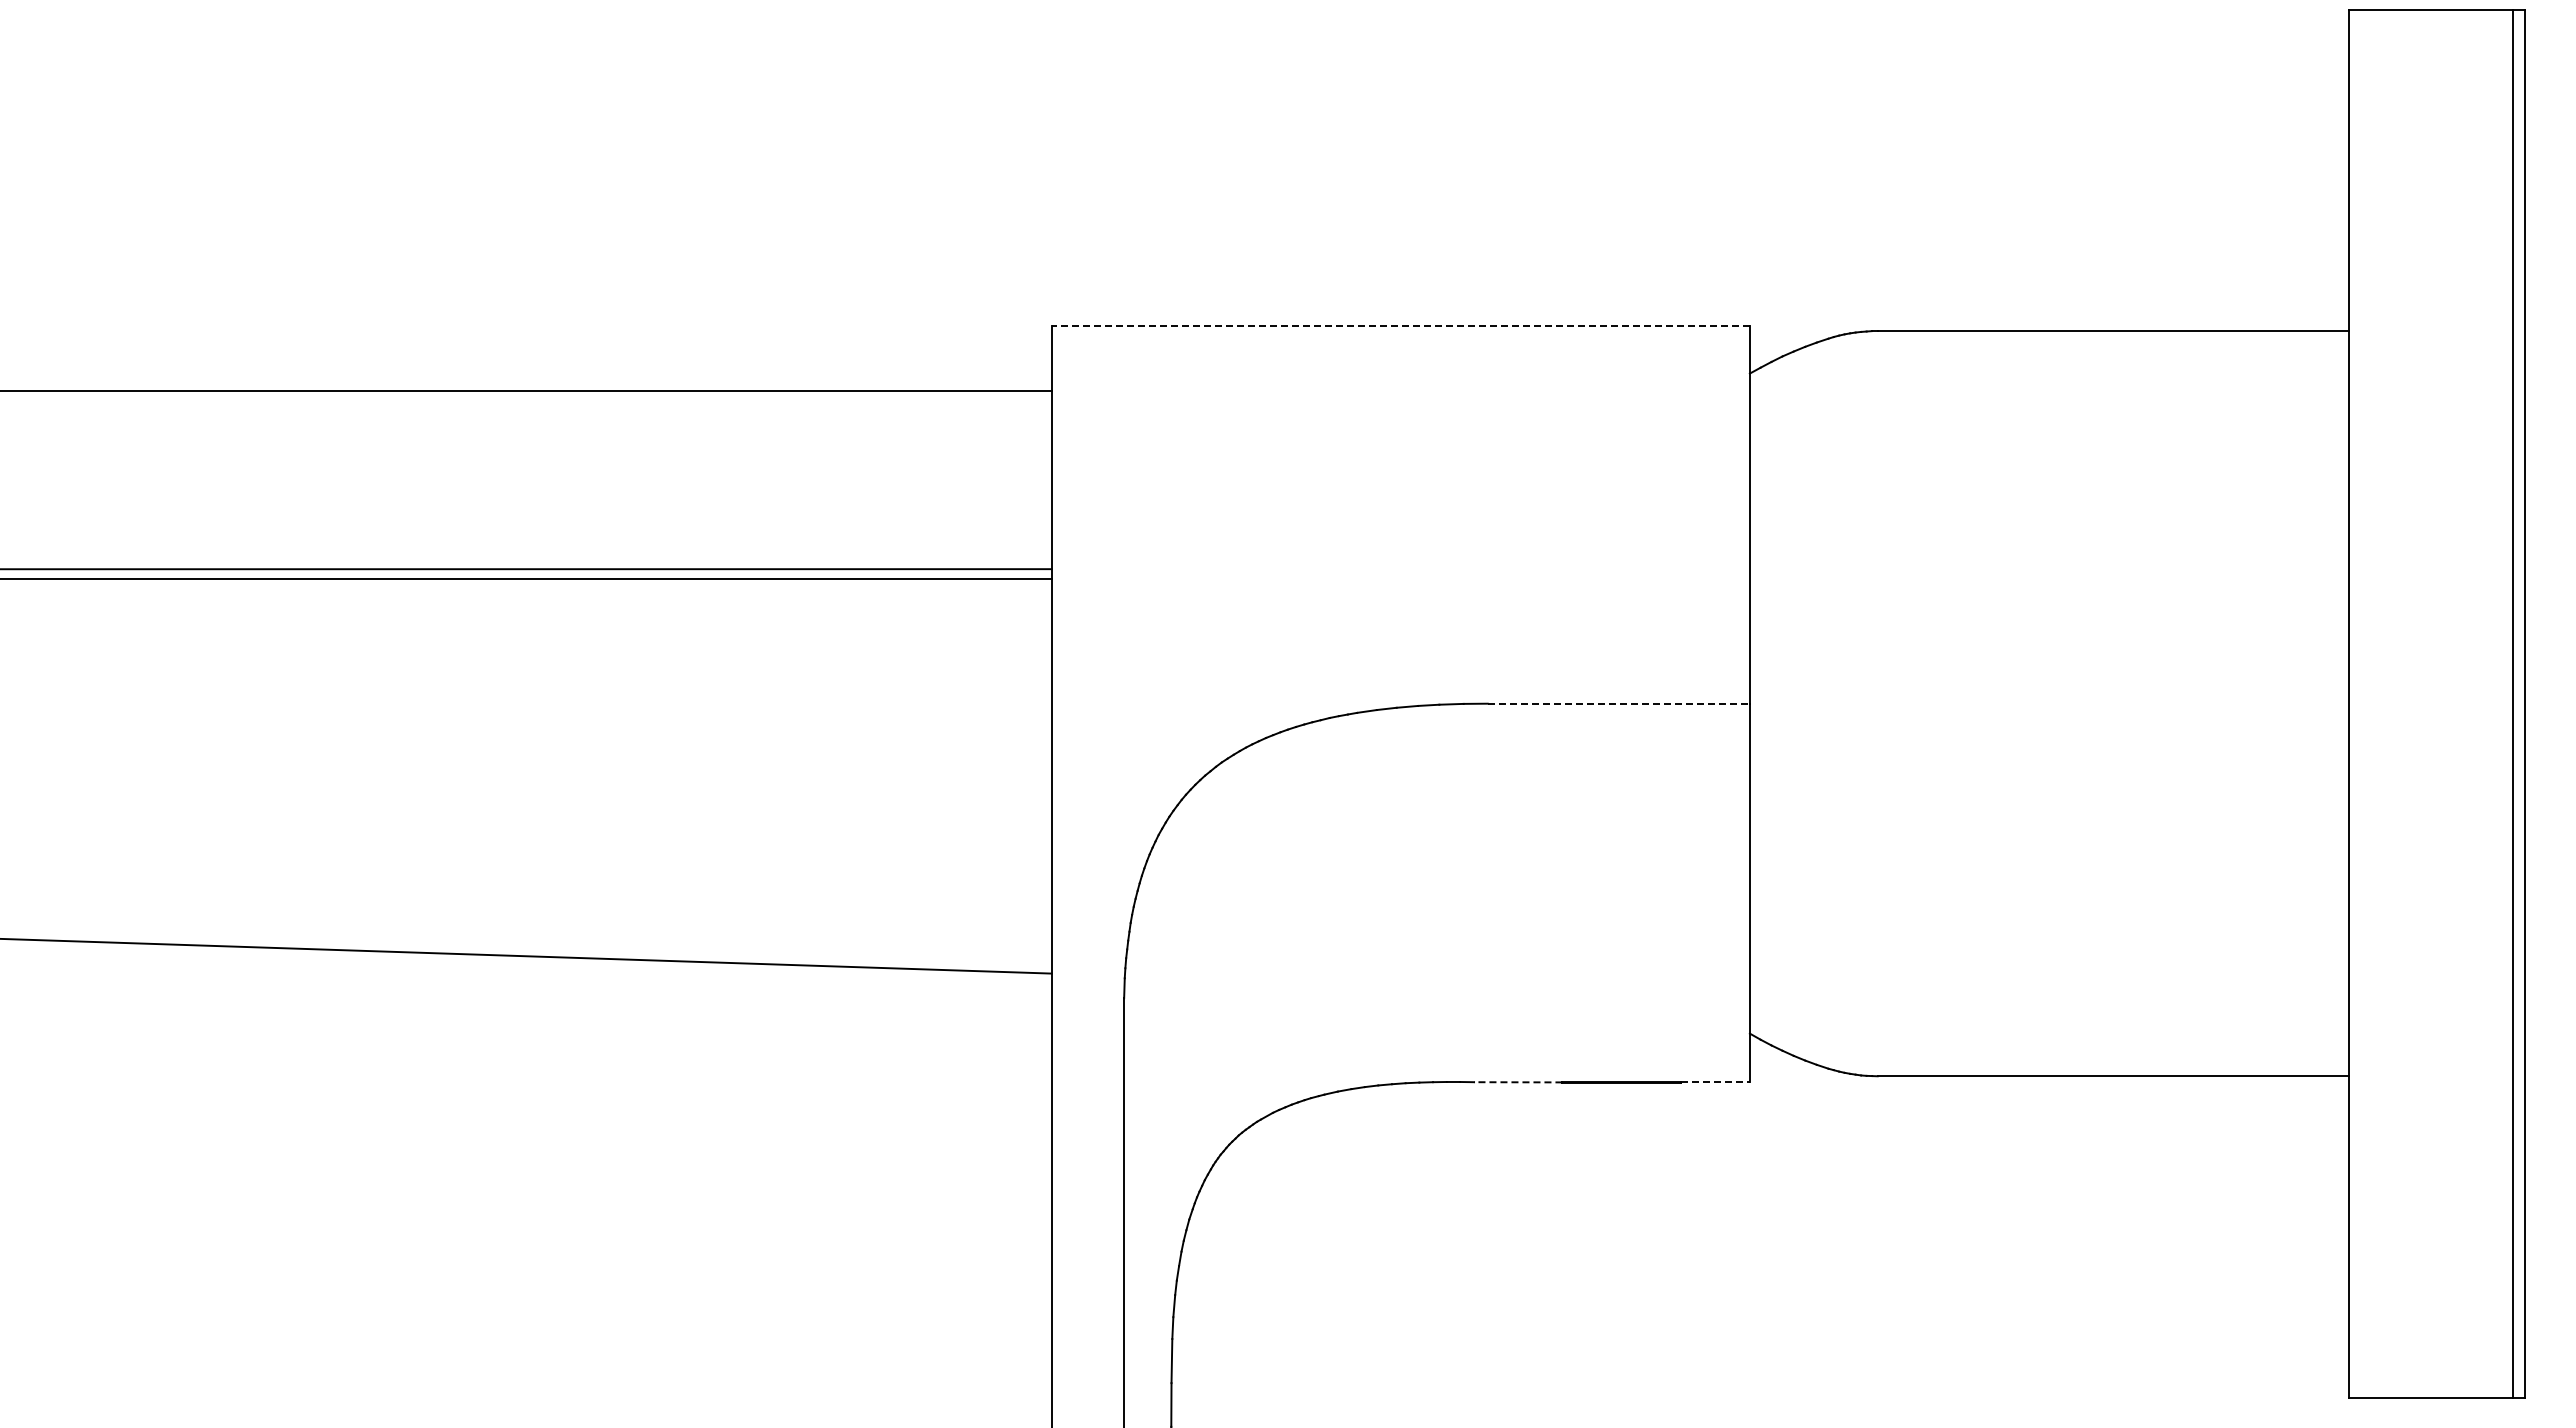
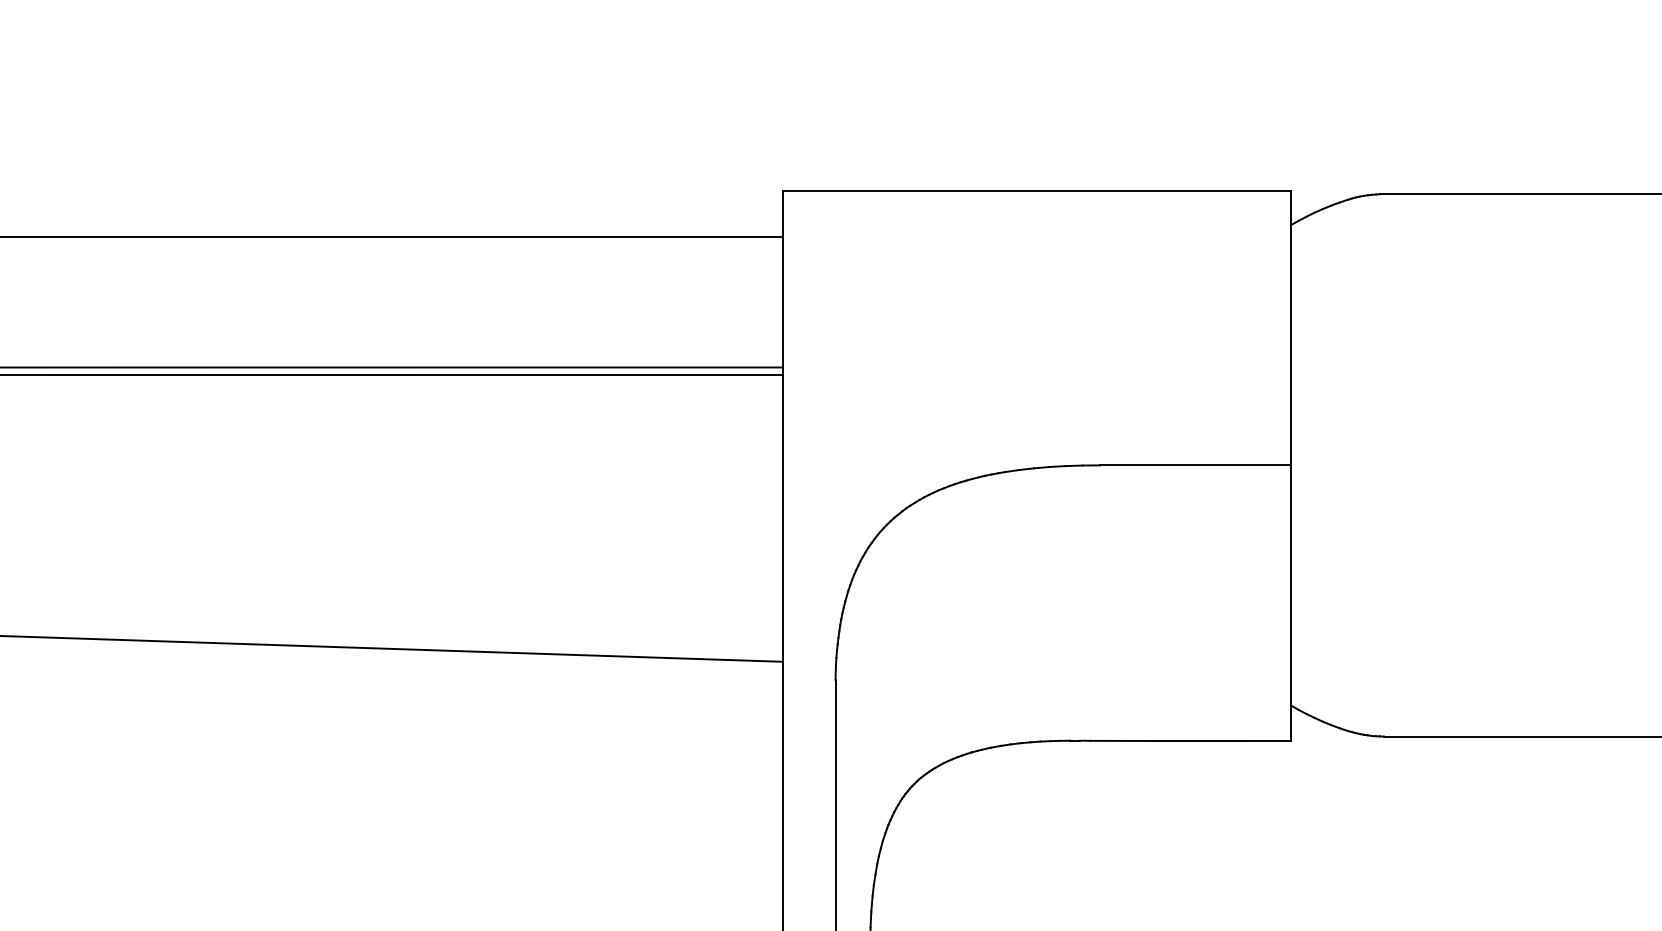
line: (1400, 326) -> (1036, 190), dashed -> solid
line: (1619, 703) -> (1196, 465), dashed -> solid
line: (1517, 1082) -> (1121, 741), dashed -> solid
line: (1715, 1082) -> (1265, 741), dashed -> solid

